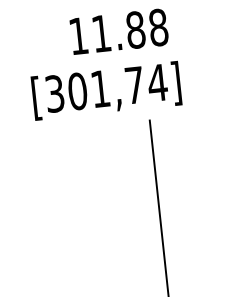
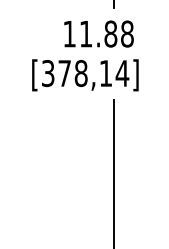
text: (105, 88) -> (84, 73), [301,74] -> [378,14]

